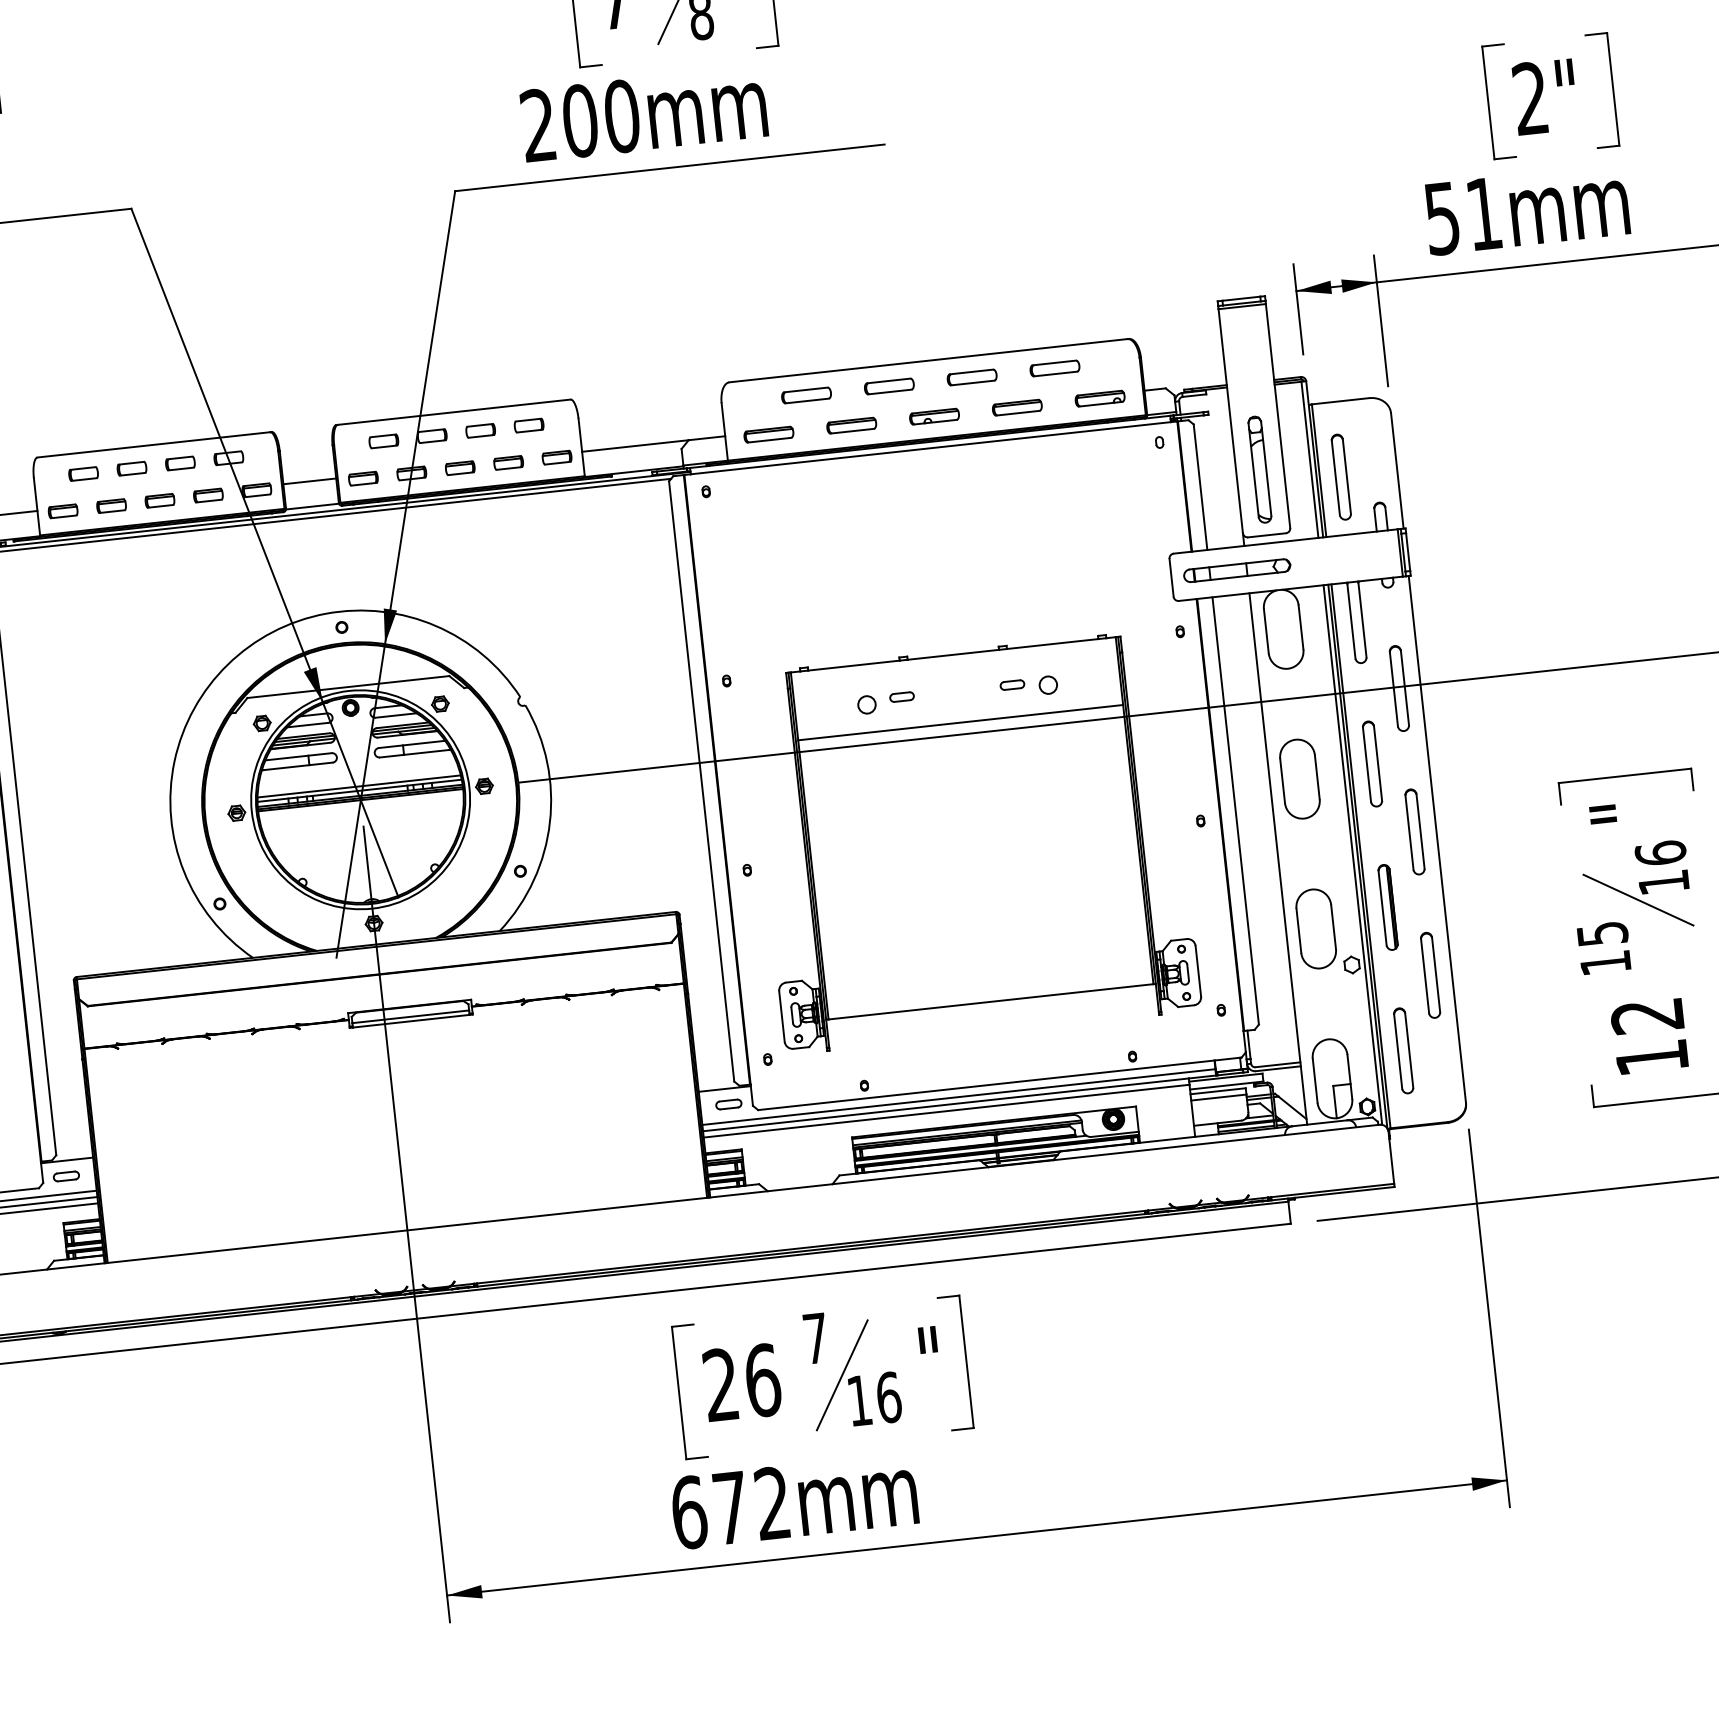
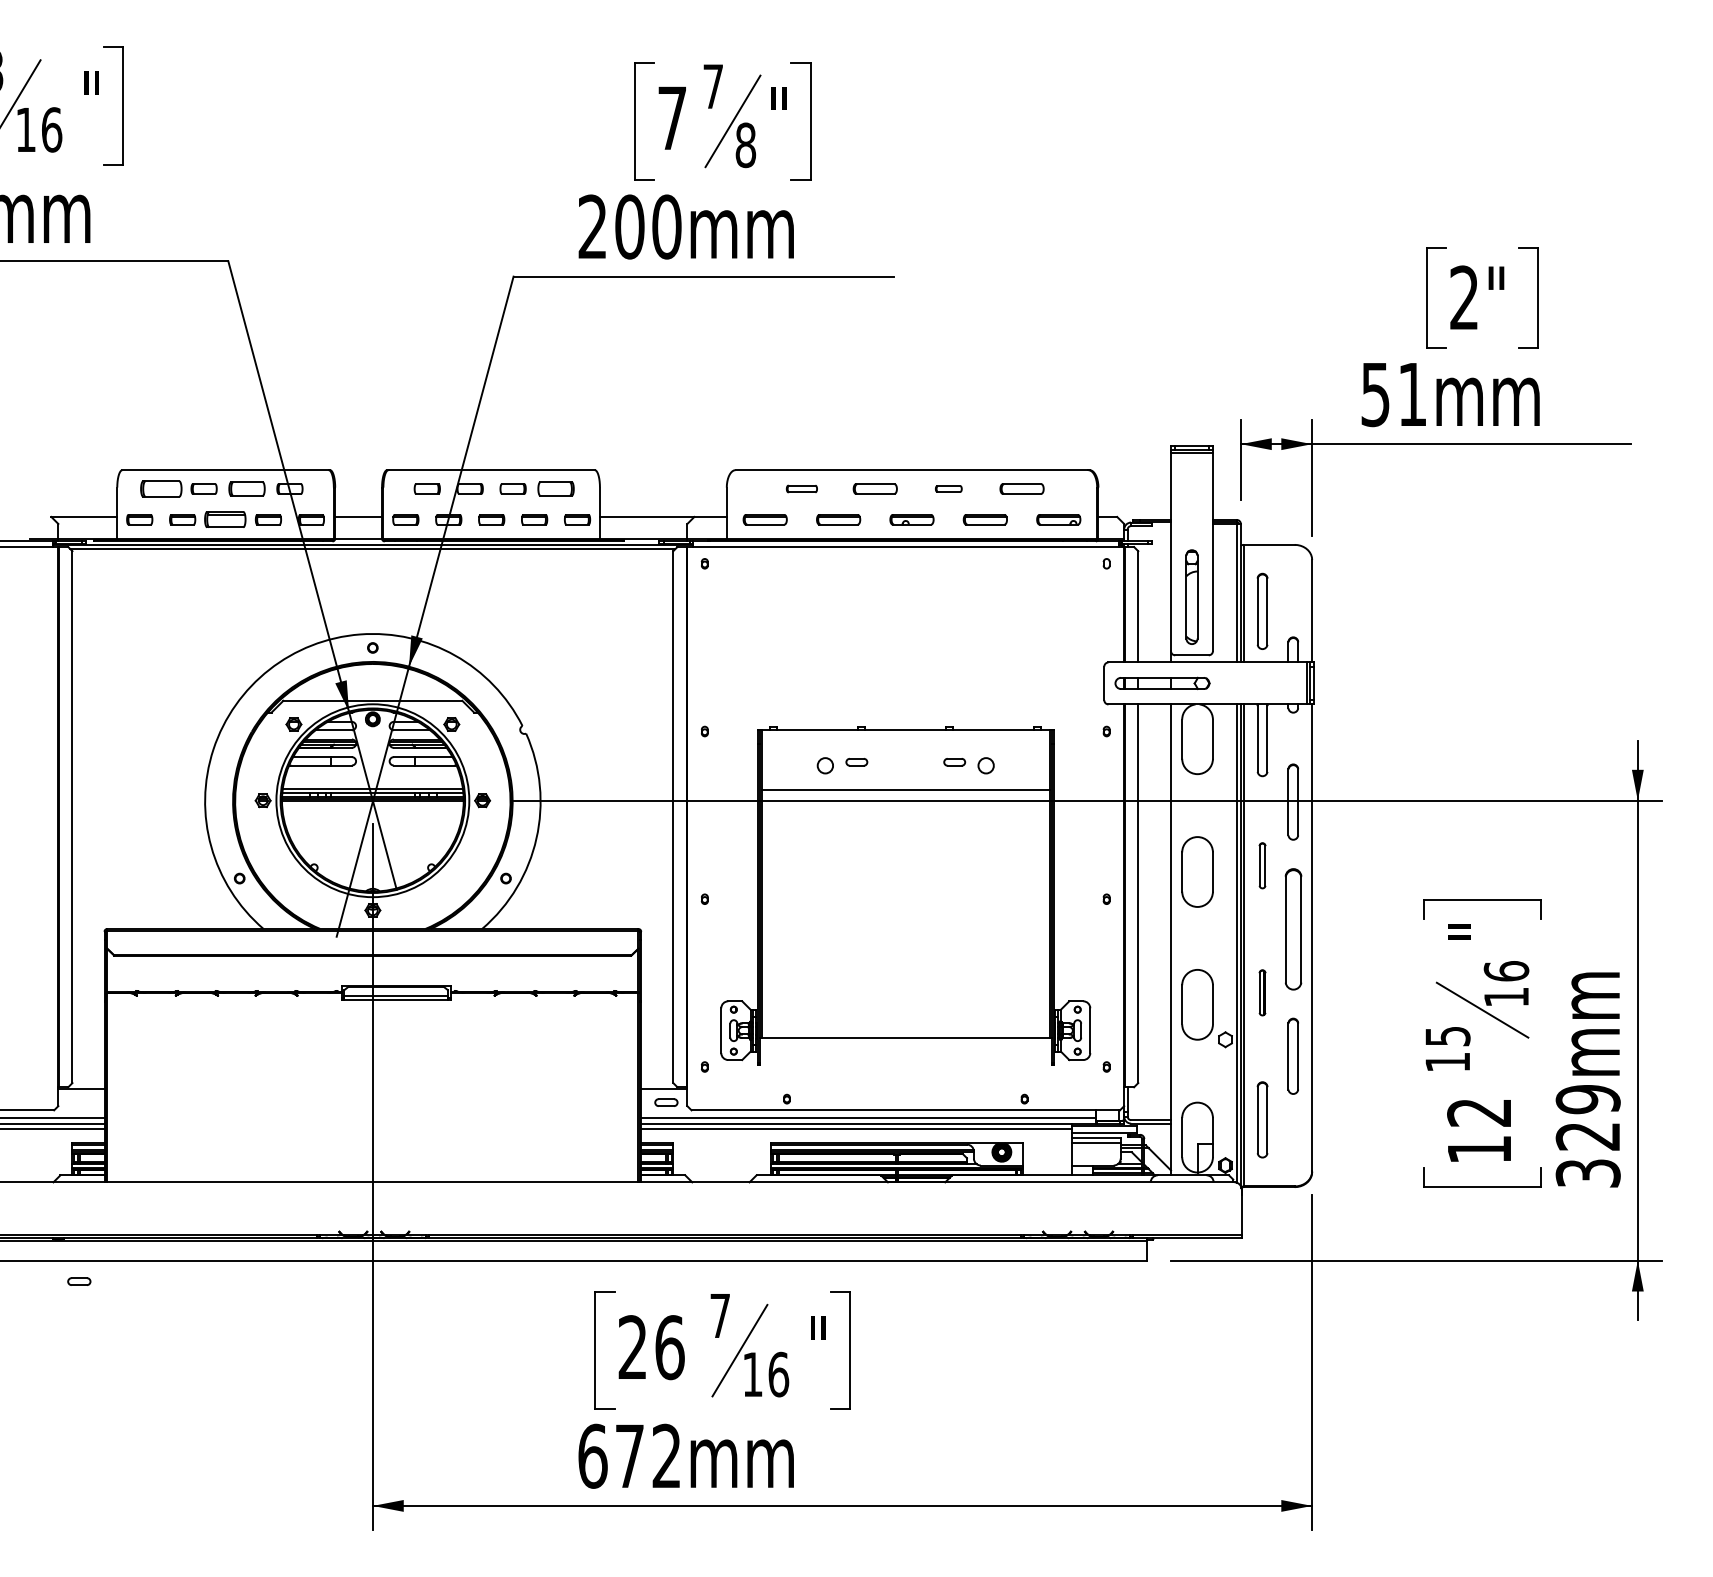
part: (971, 376) -> (948, 488), size x0.6
part: (806, 394) -> (801, 488), size x0.7
part: (528, 425) -> (555, 488), size x1.4
part: (179, 462) -> (246, 488), size x1.4
part: (82, 473) -> (160, 488), size x1.6
part: (159, 500) -> (225, 519), size x1.6
part: (1372, 763) -> (1262, 865), size x0.6
part: (1413, 831) -> (1292, 928), size x1.6
part: (1387, 907) -> (1262, 992), size x0.6
part: (66, 1176) -> (79, 1281), moved

